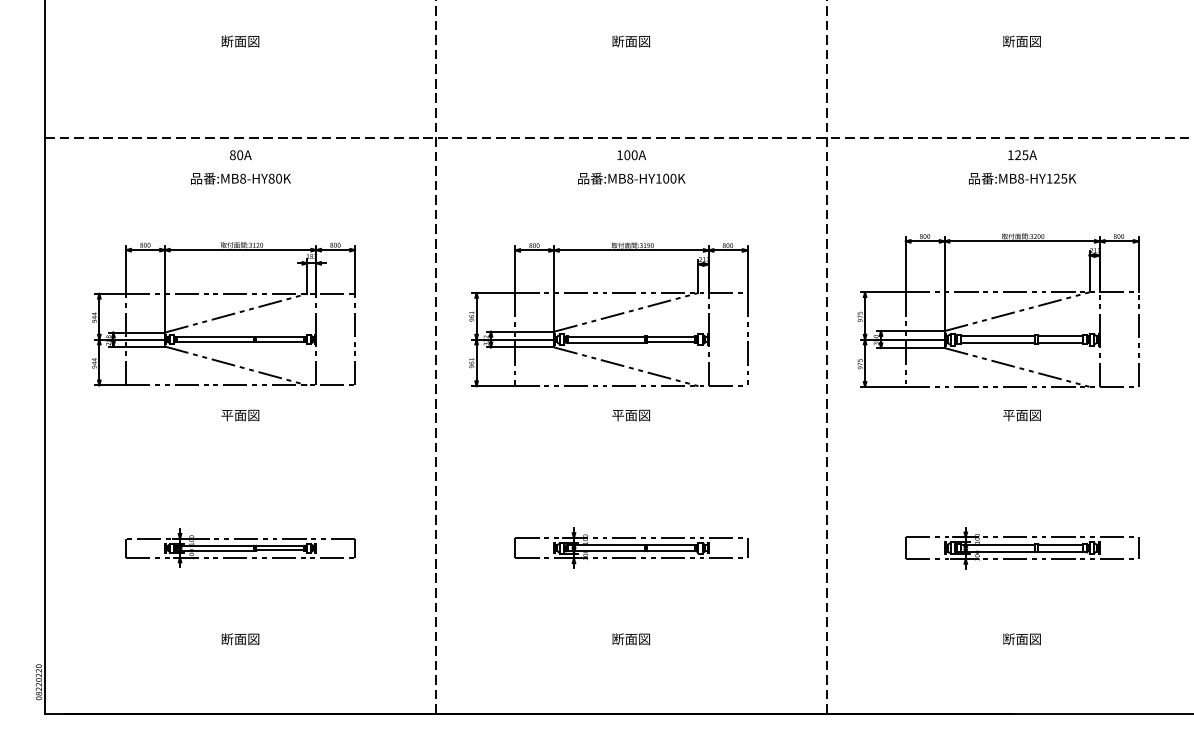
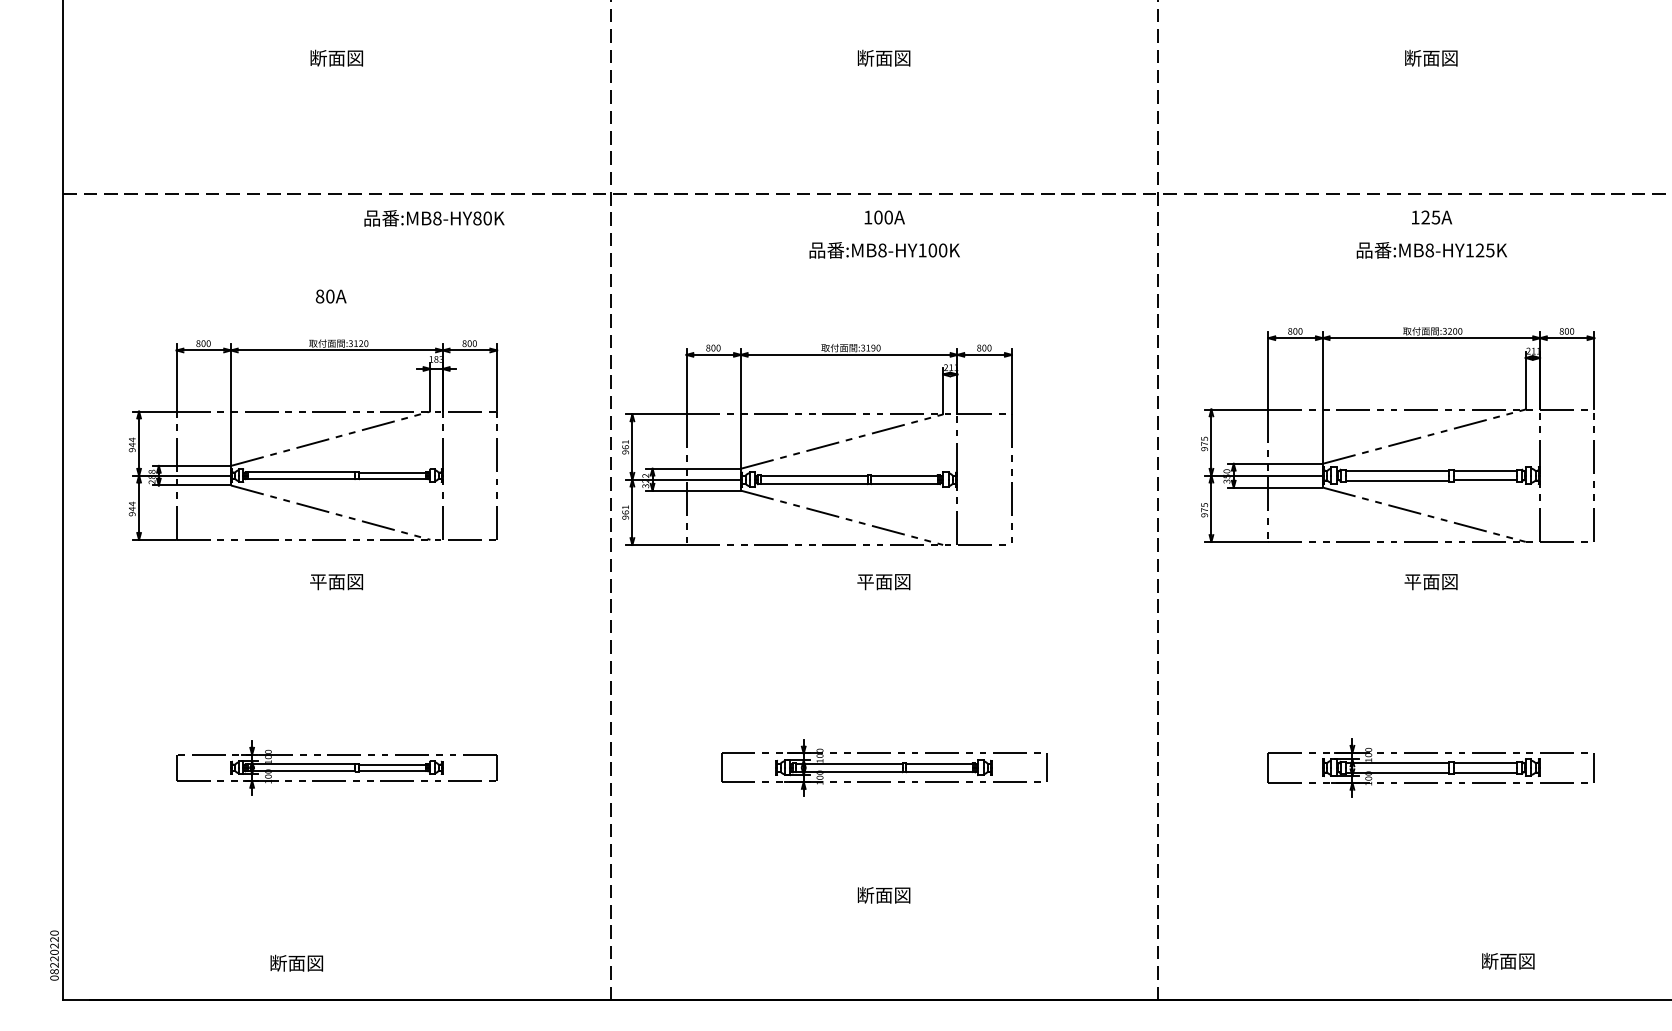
text: (240, 155) -> (330, 296), moved
text: (241, 178) -> (434, 218), moved
part: (608, 314) -> (817, 444), moved
text: (240, 638) -> (296, 962), moved
text: (1022, 638) -> (1508, 960), moved

